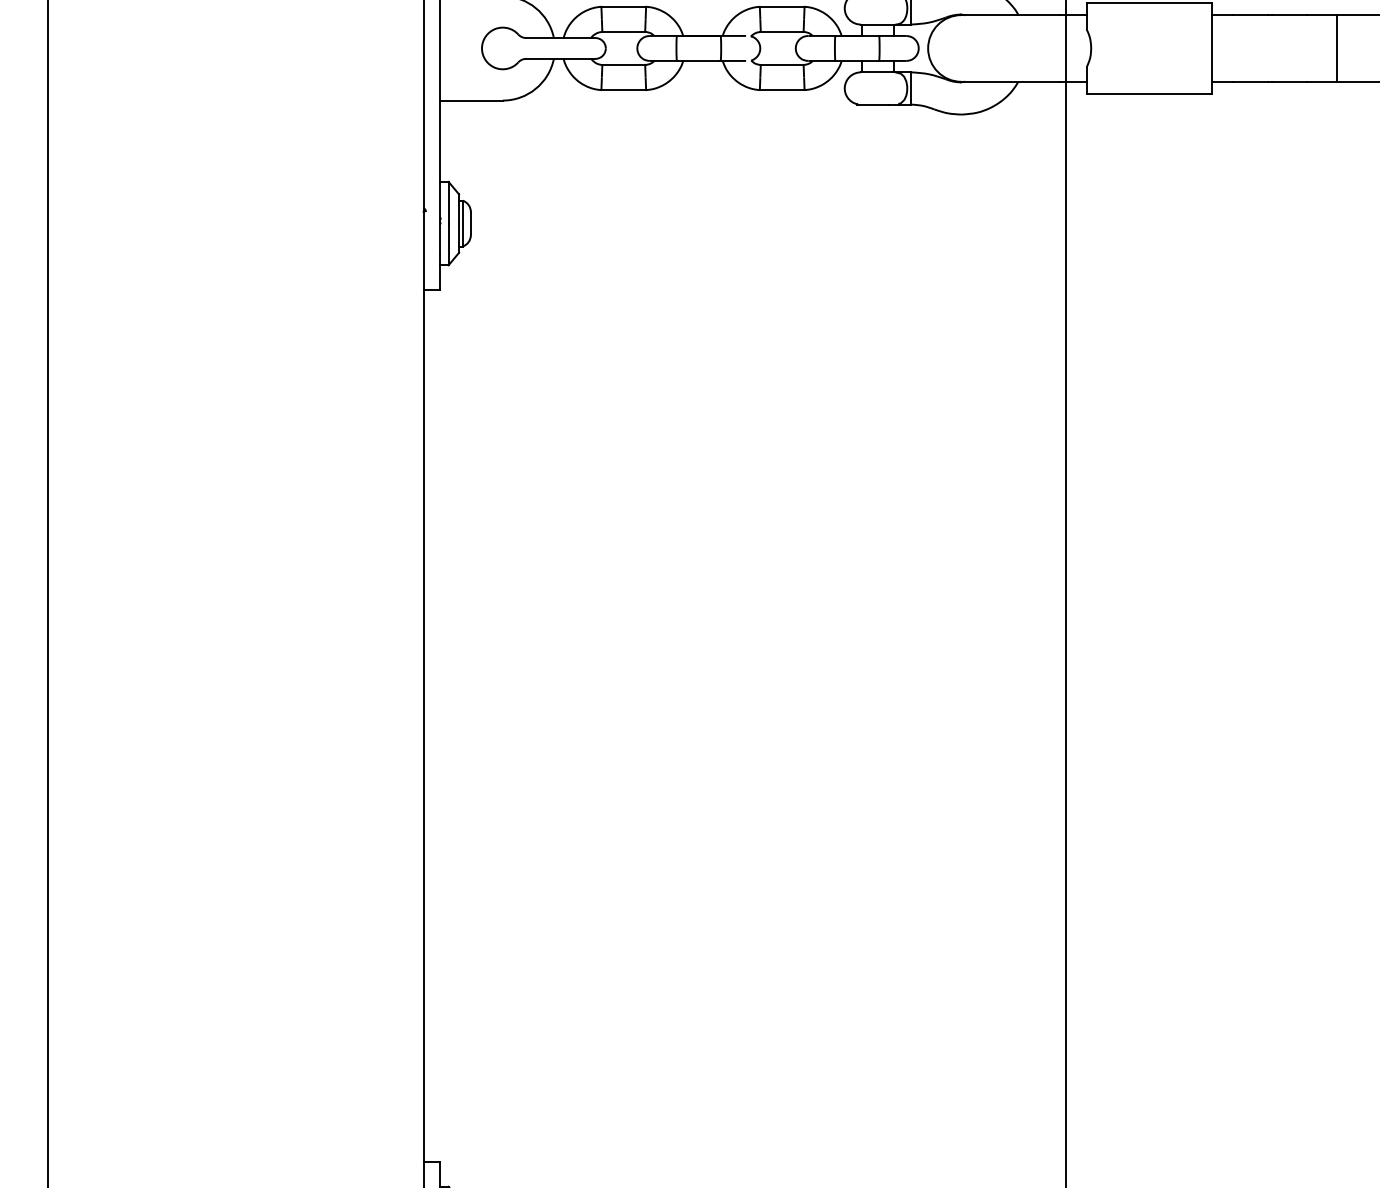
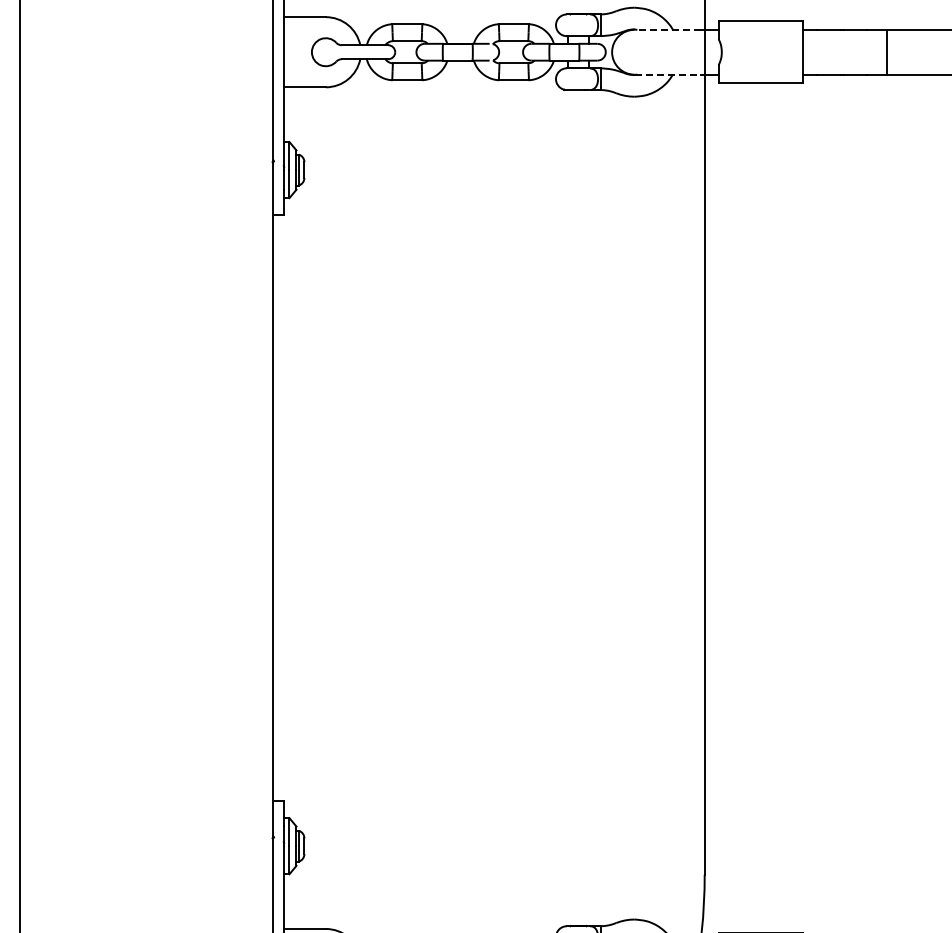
line: (1010, 14) -> (667, 29), solid -> dashed
line: (1011, 81) -> (668, 74), solid -> dashed

